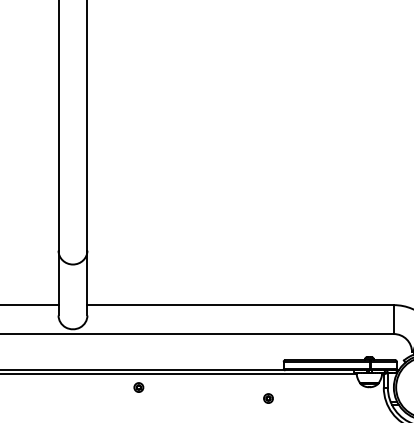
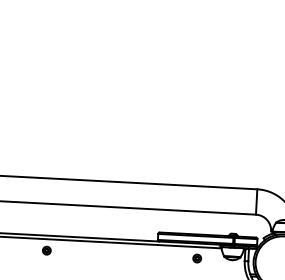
part: (138, 387) -> (46, 250), moved
part: (268, 398) -> (197, 258), moved

